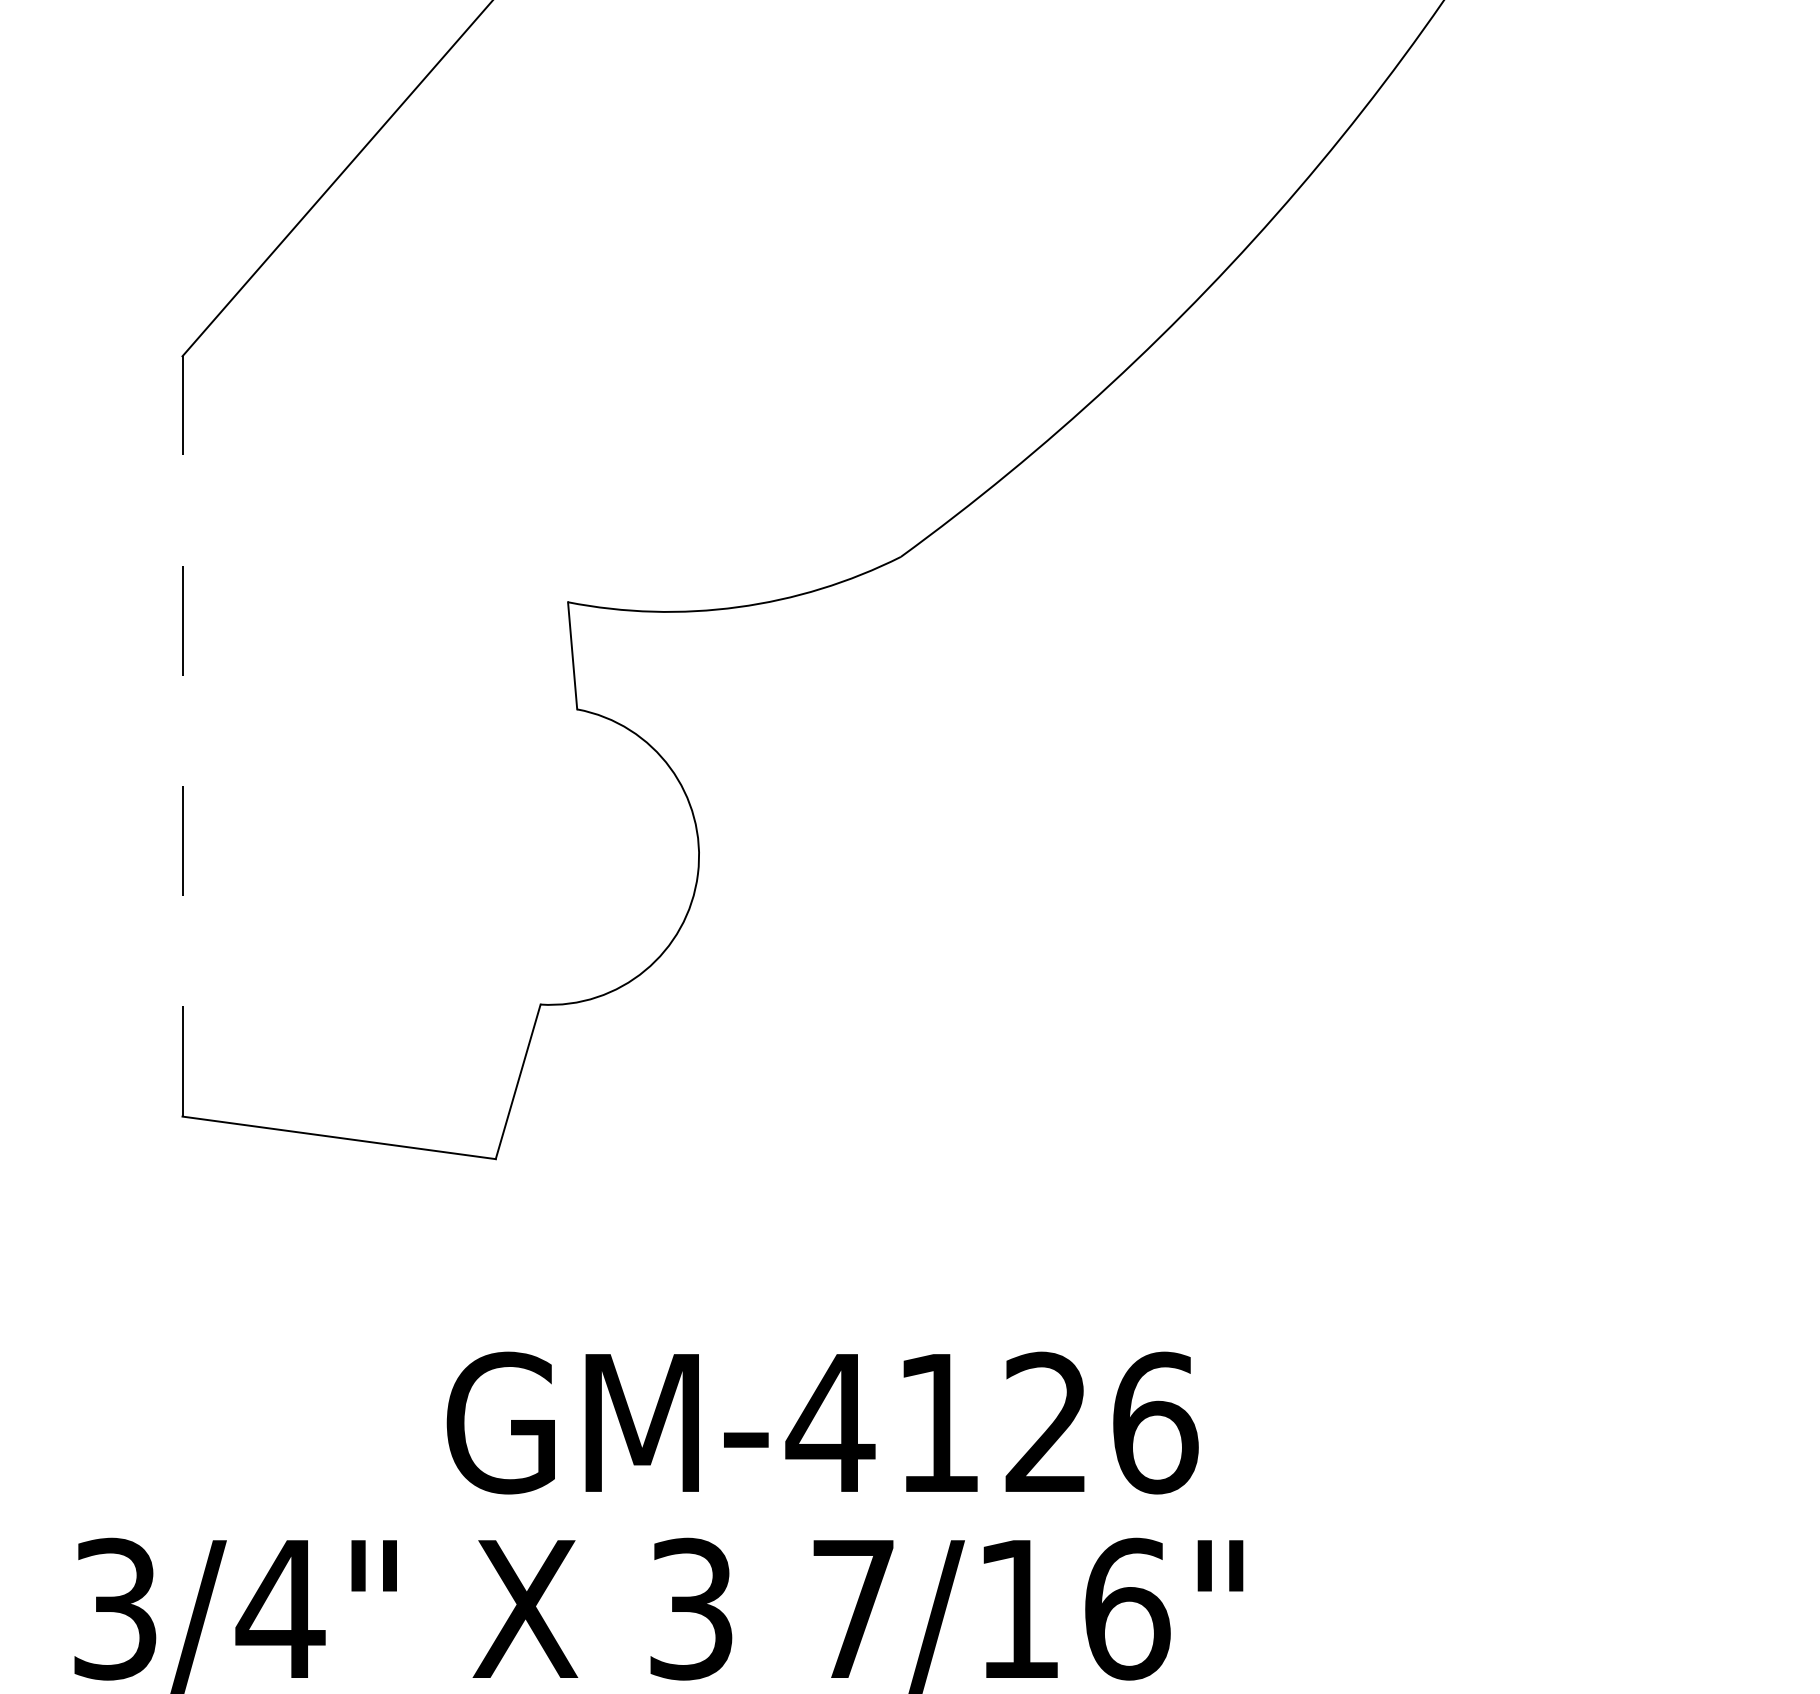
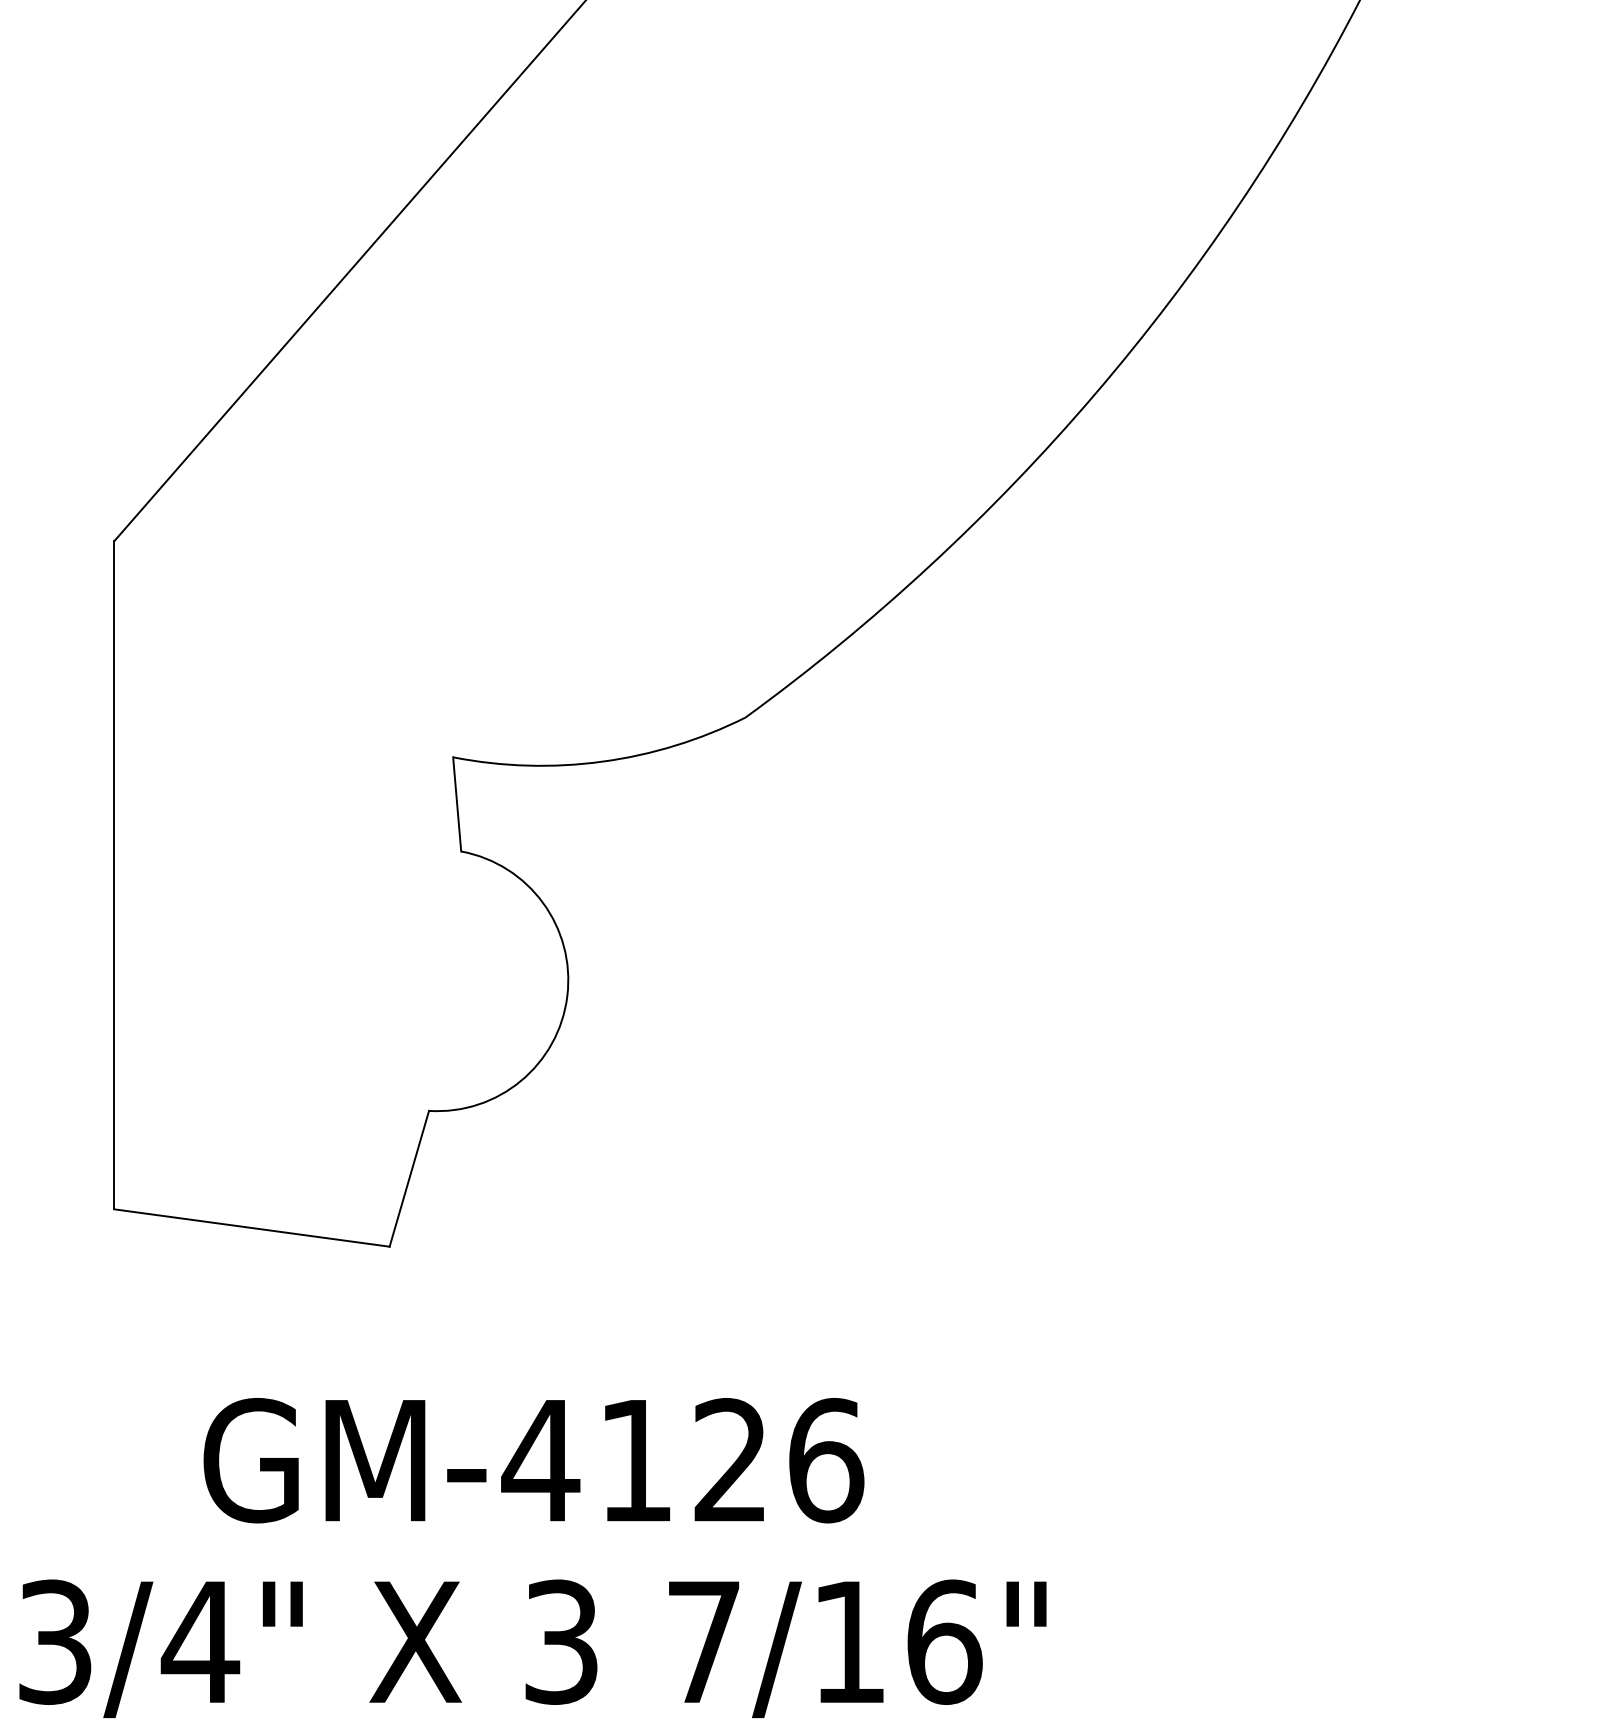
line: (182, 735) -> (114, 874), dashed -> solid
text: (822, 1422) -> (533, 1460), moved

